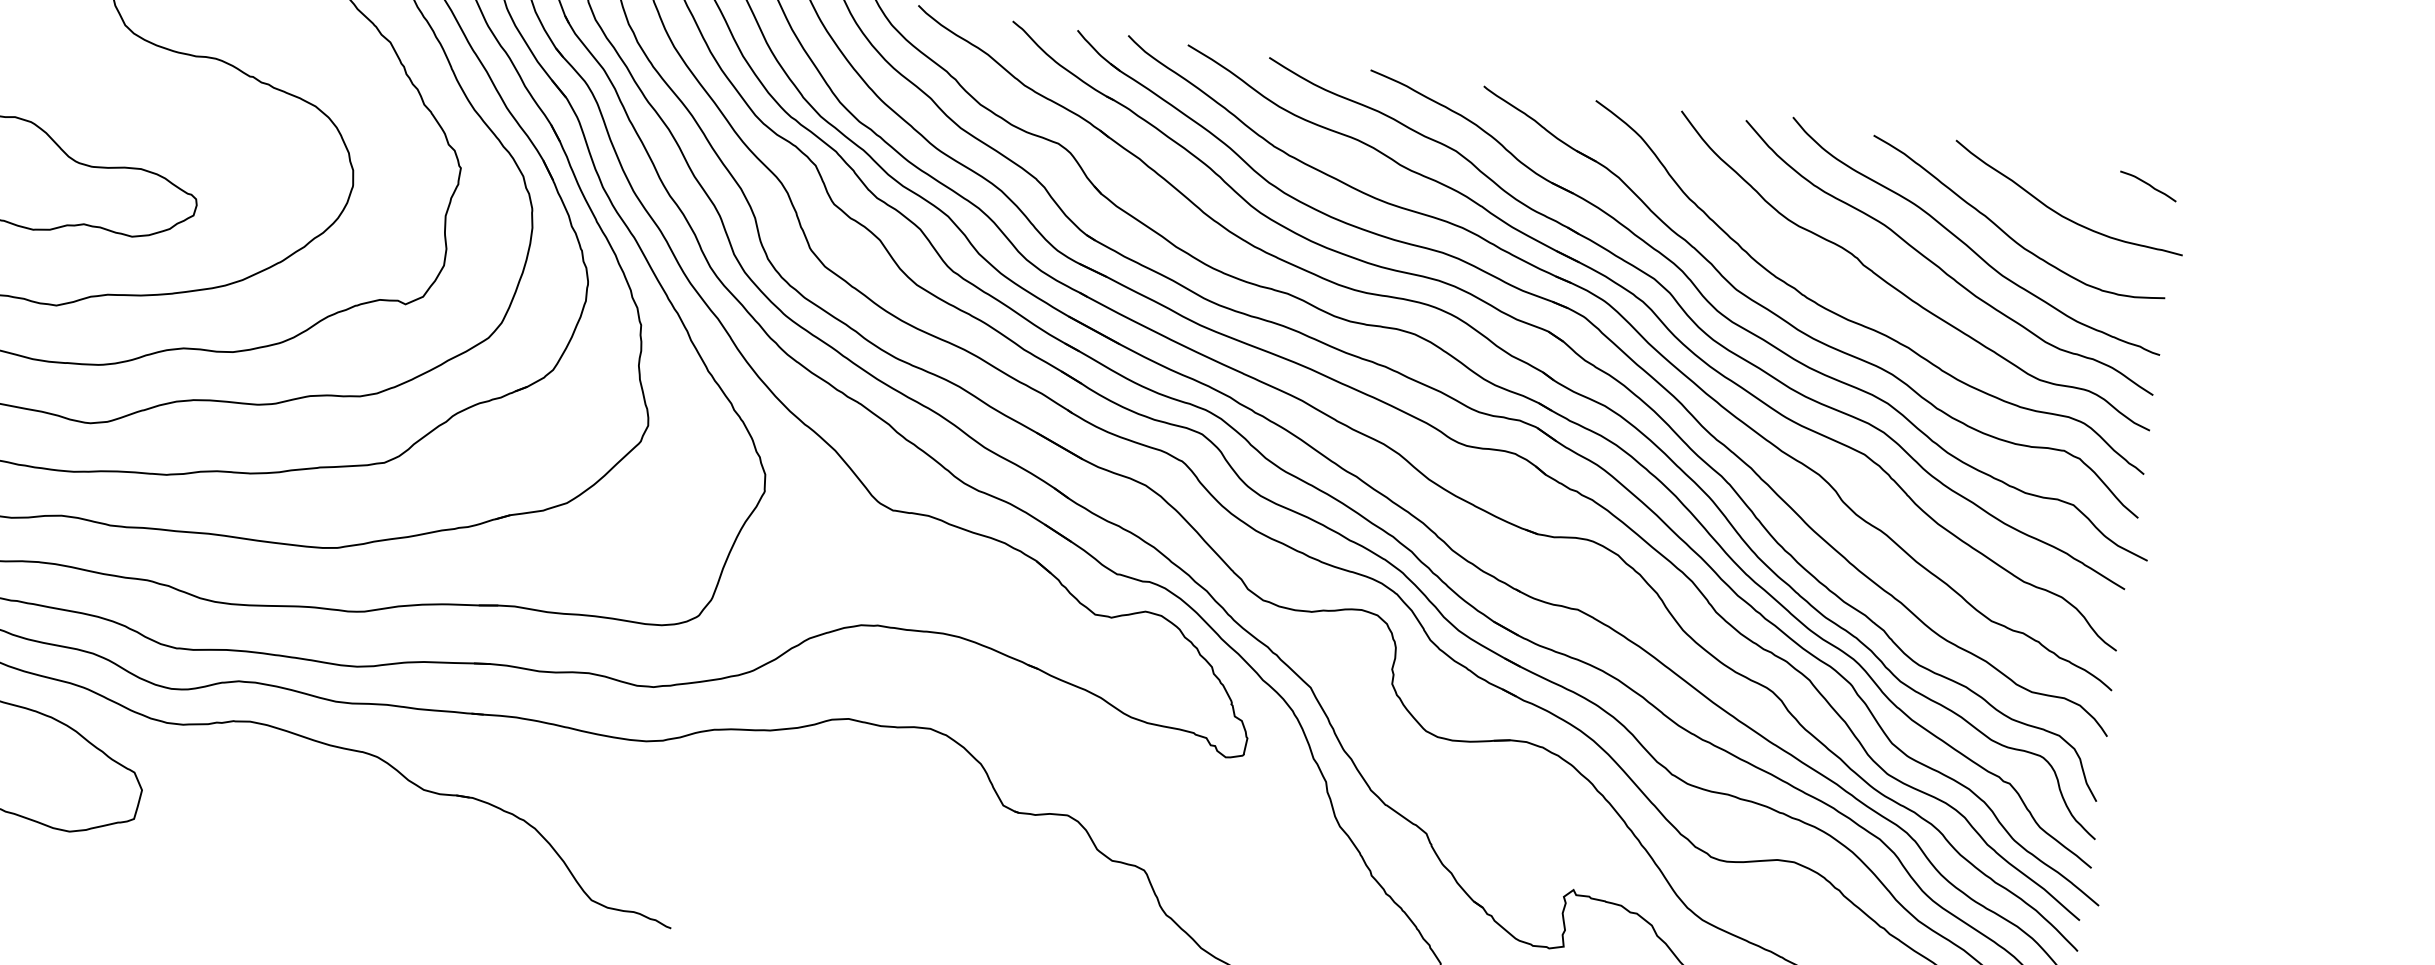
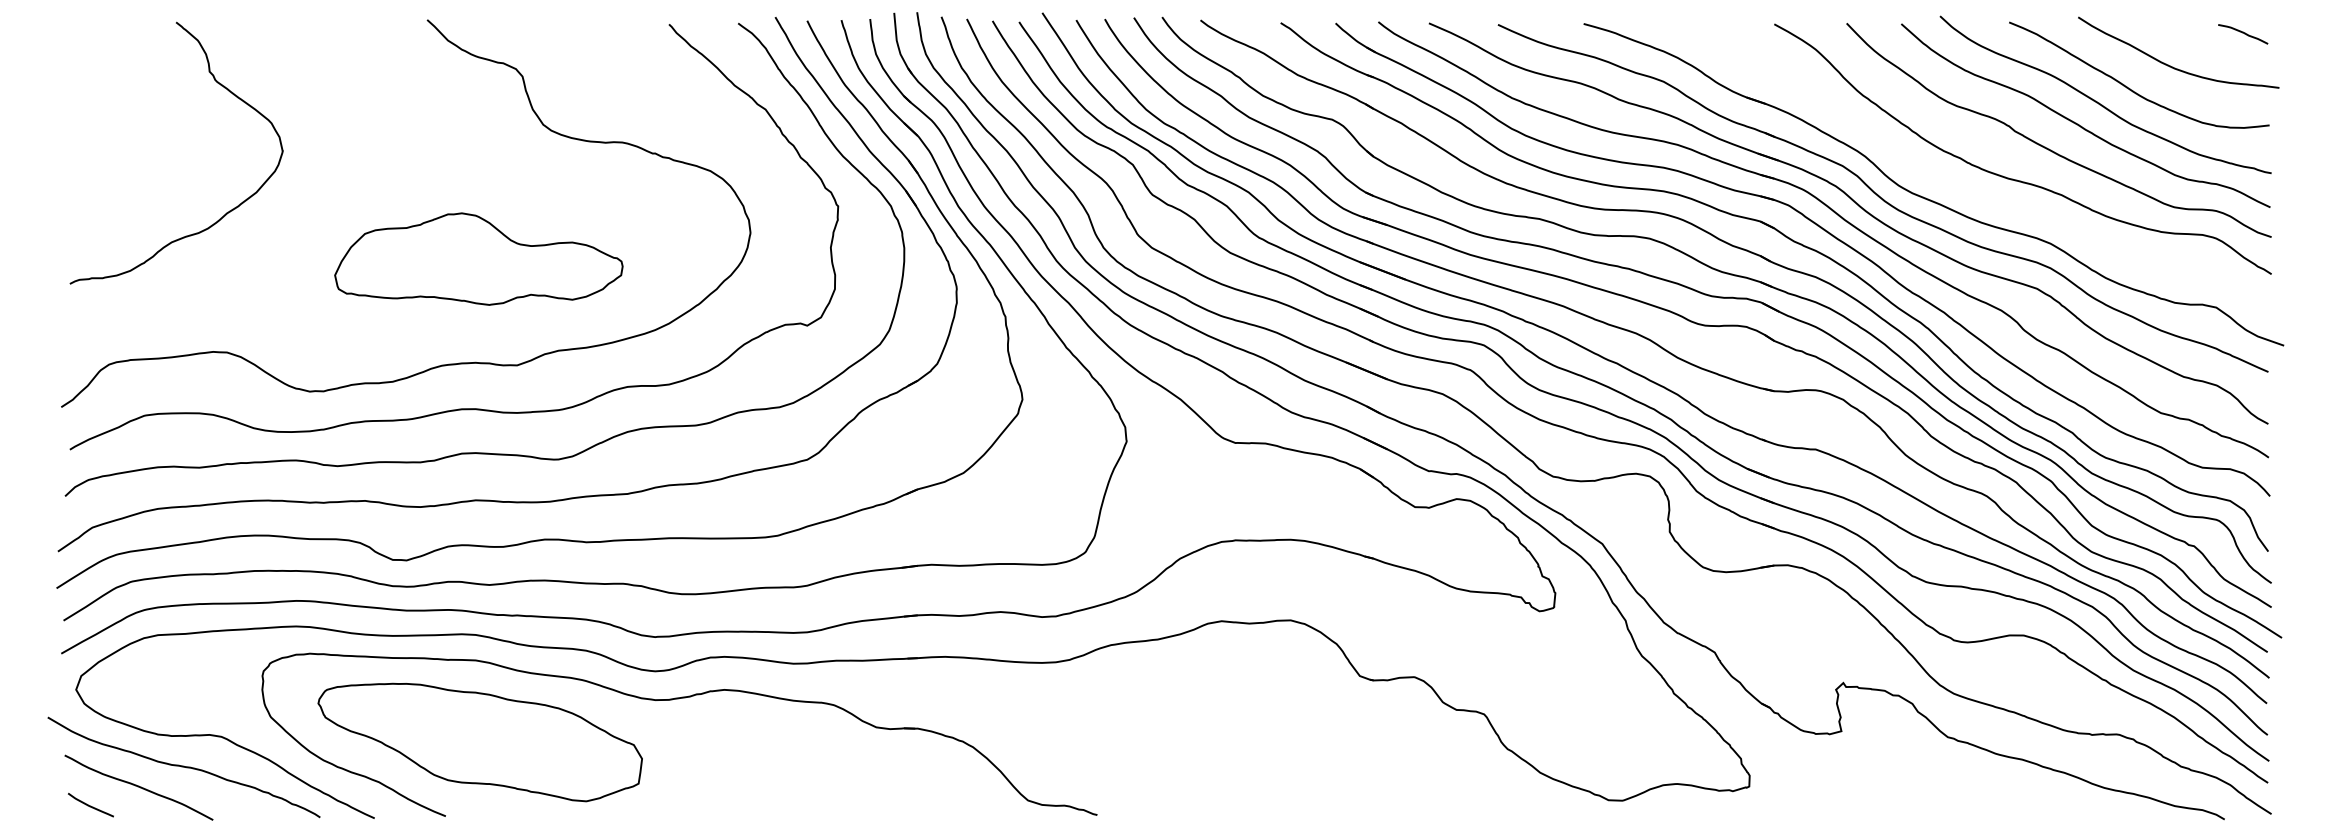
part: (1794, 325) -> (1964, 189), removed

